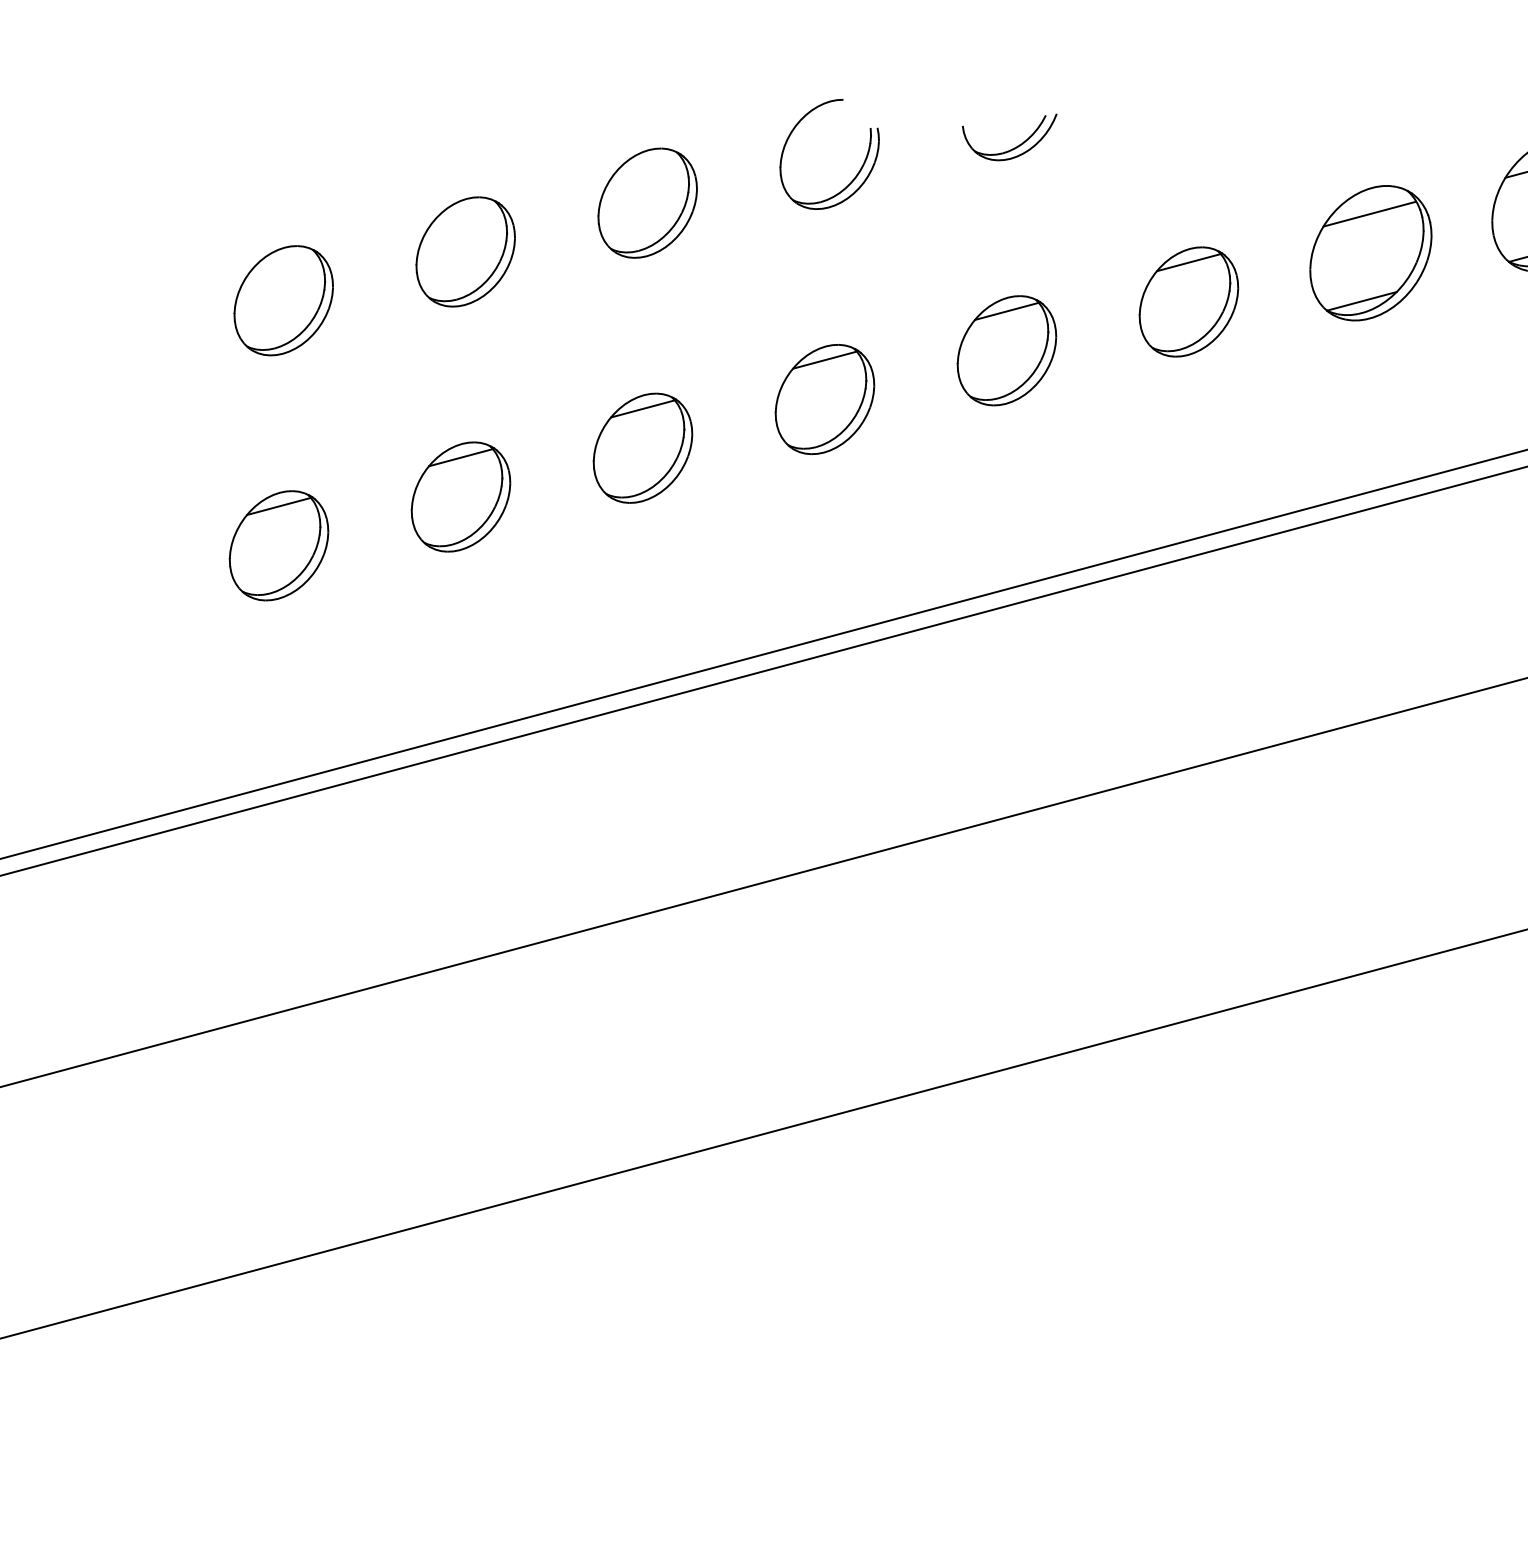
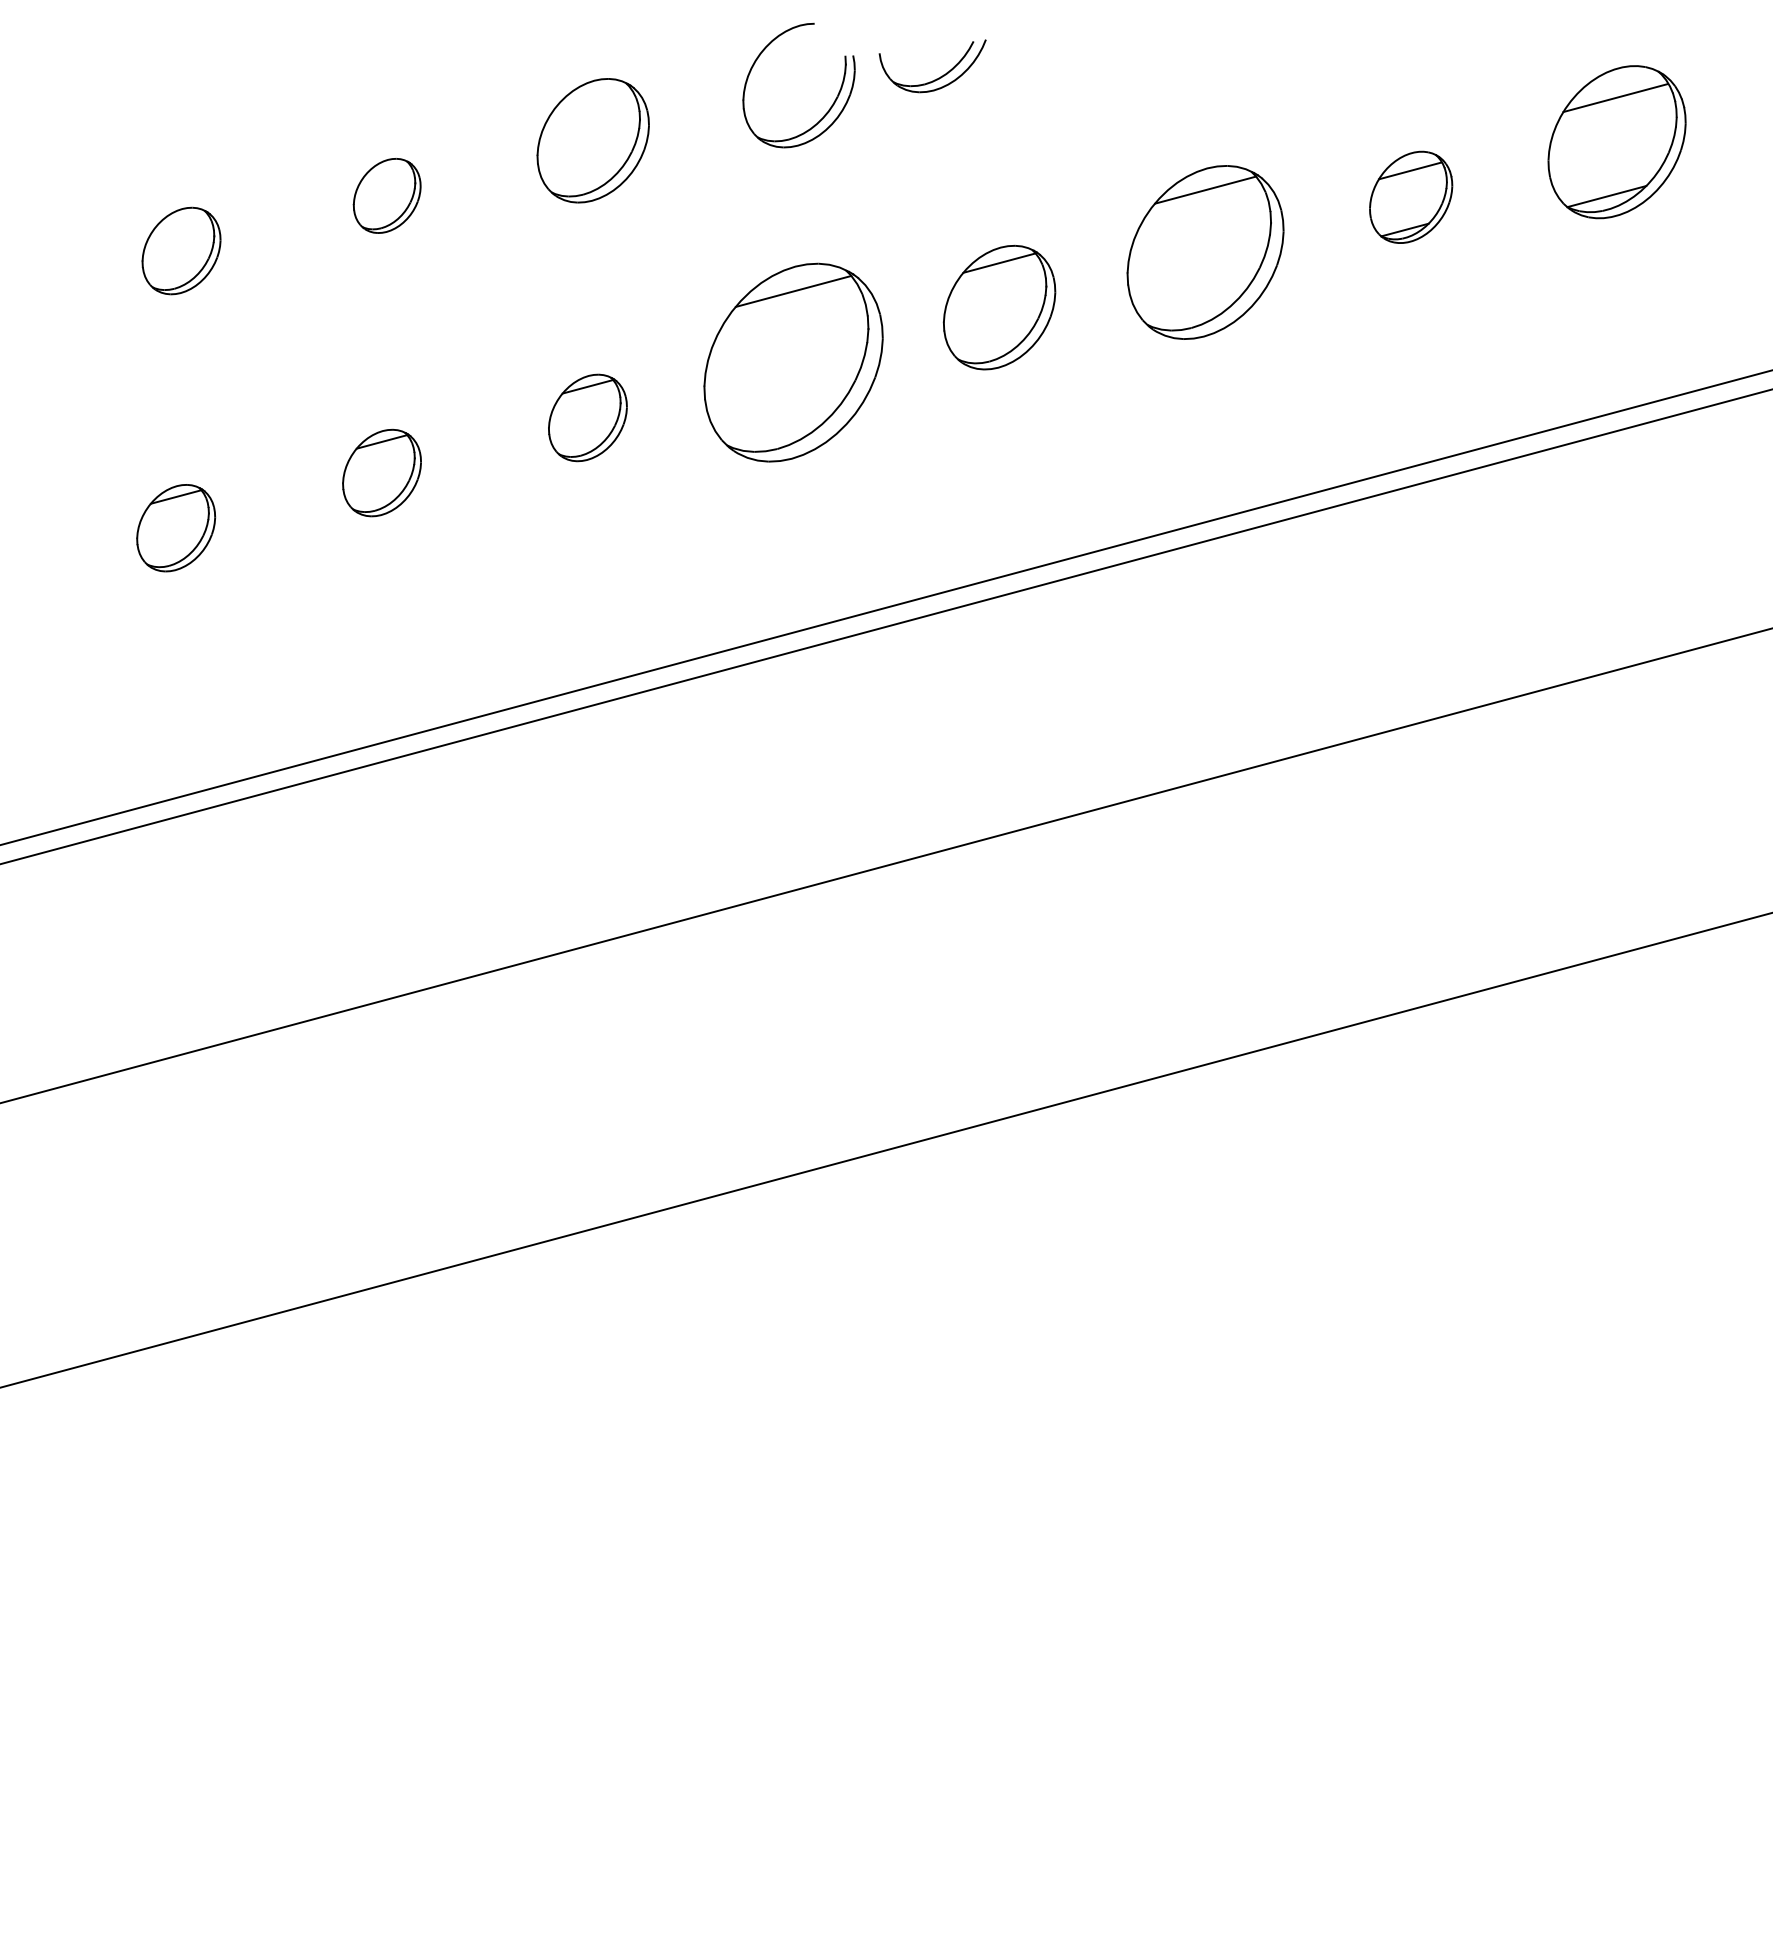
part: (1014, 147) -> (938, 77), moved
part: (464, 251) -> (386, 195), size x0.6
part: (1370, 253) -> (1410, 197), size x0.6
part: (283, 300) -> (181, 250), size x0.7
part: (1188, 302) -> (1204, 252), size x1.4
part: (824, 399) -> (793, 362), size x1.6
part: (642, 447) -> (587, 417), size x0.7
part: (460, 496) -> (381, 472), size x0.7
part: (278, 545) -> (175, 527), size x0.7

